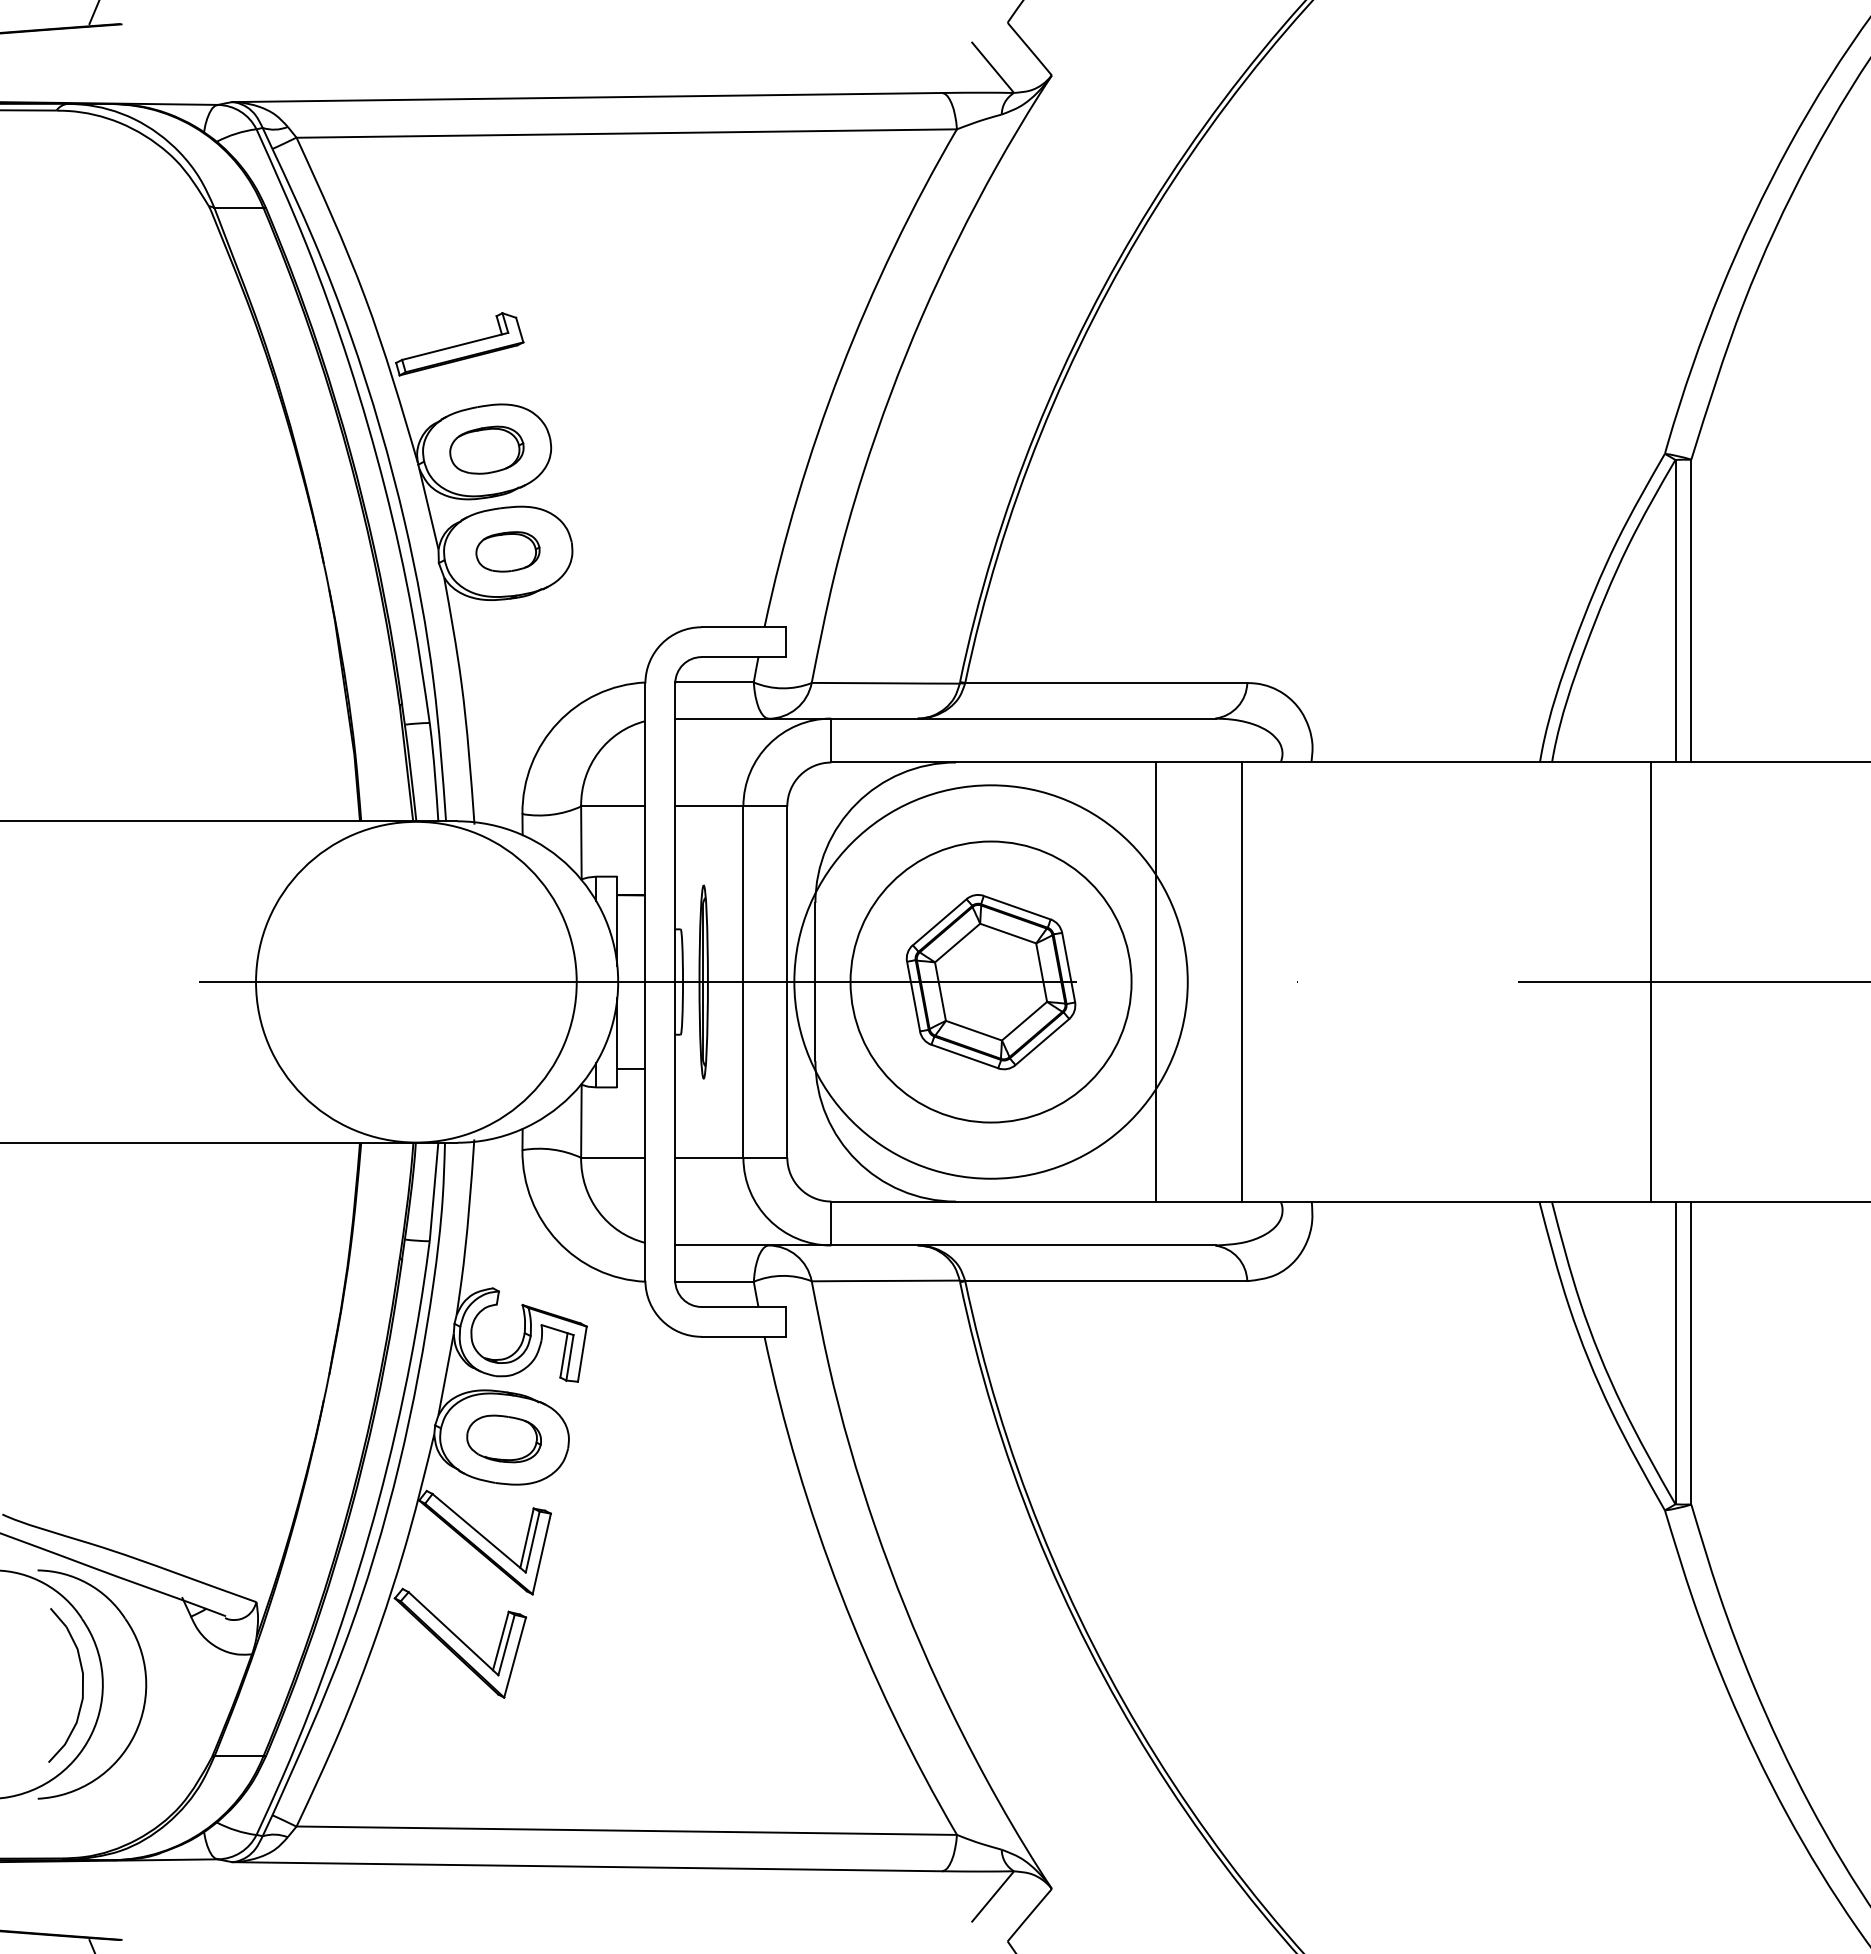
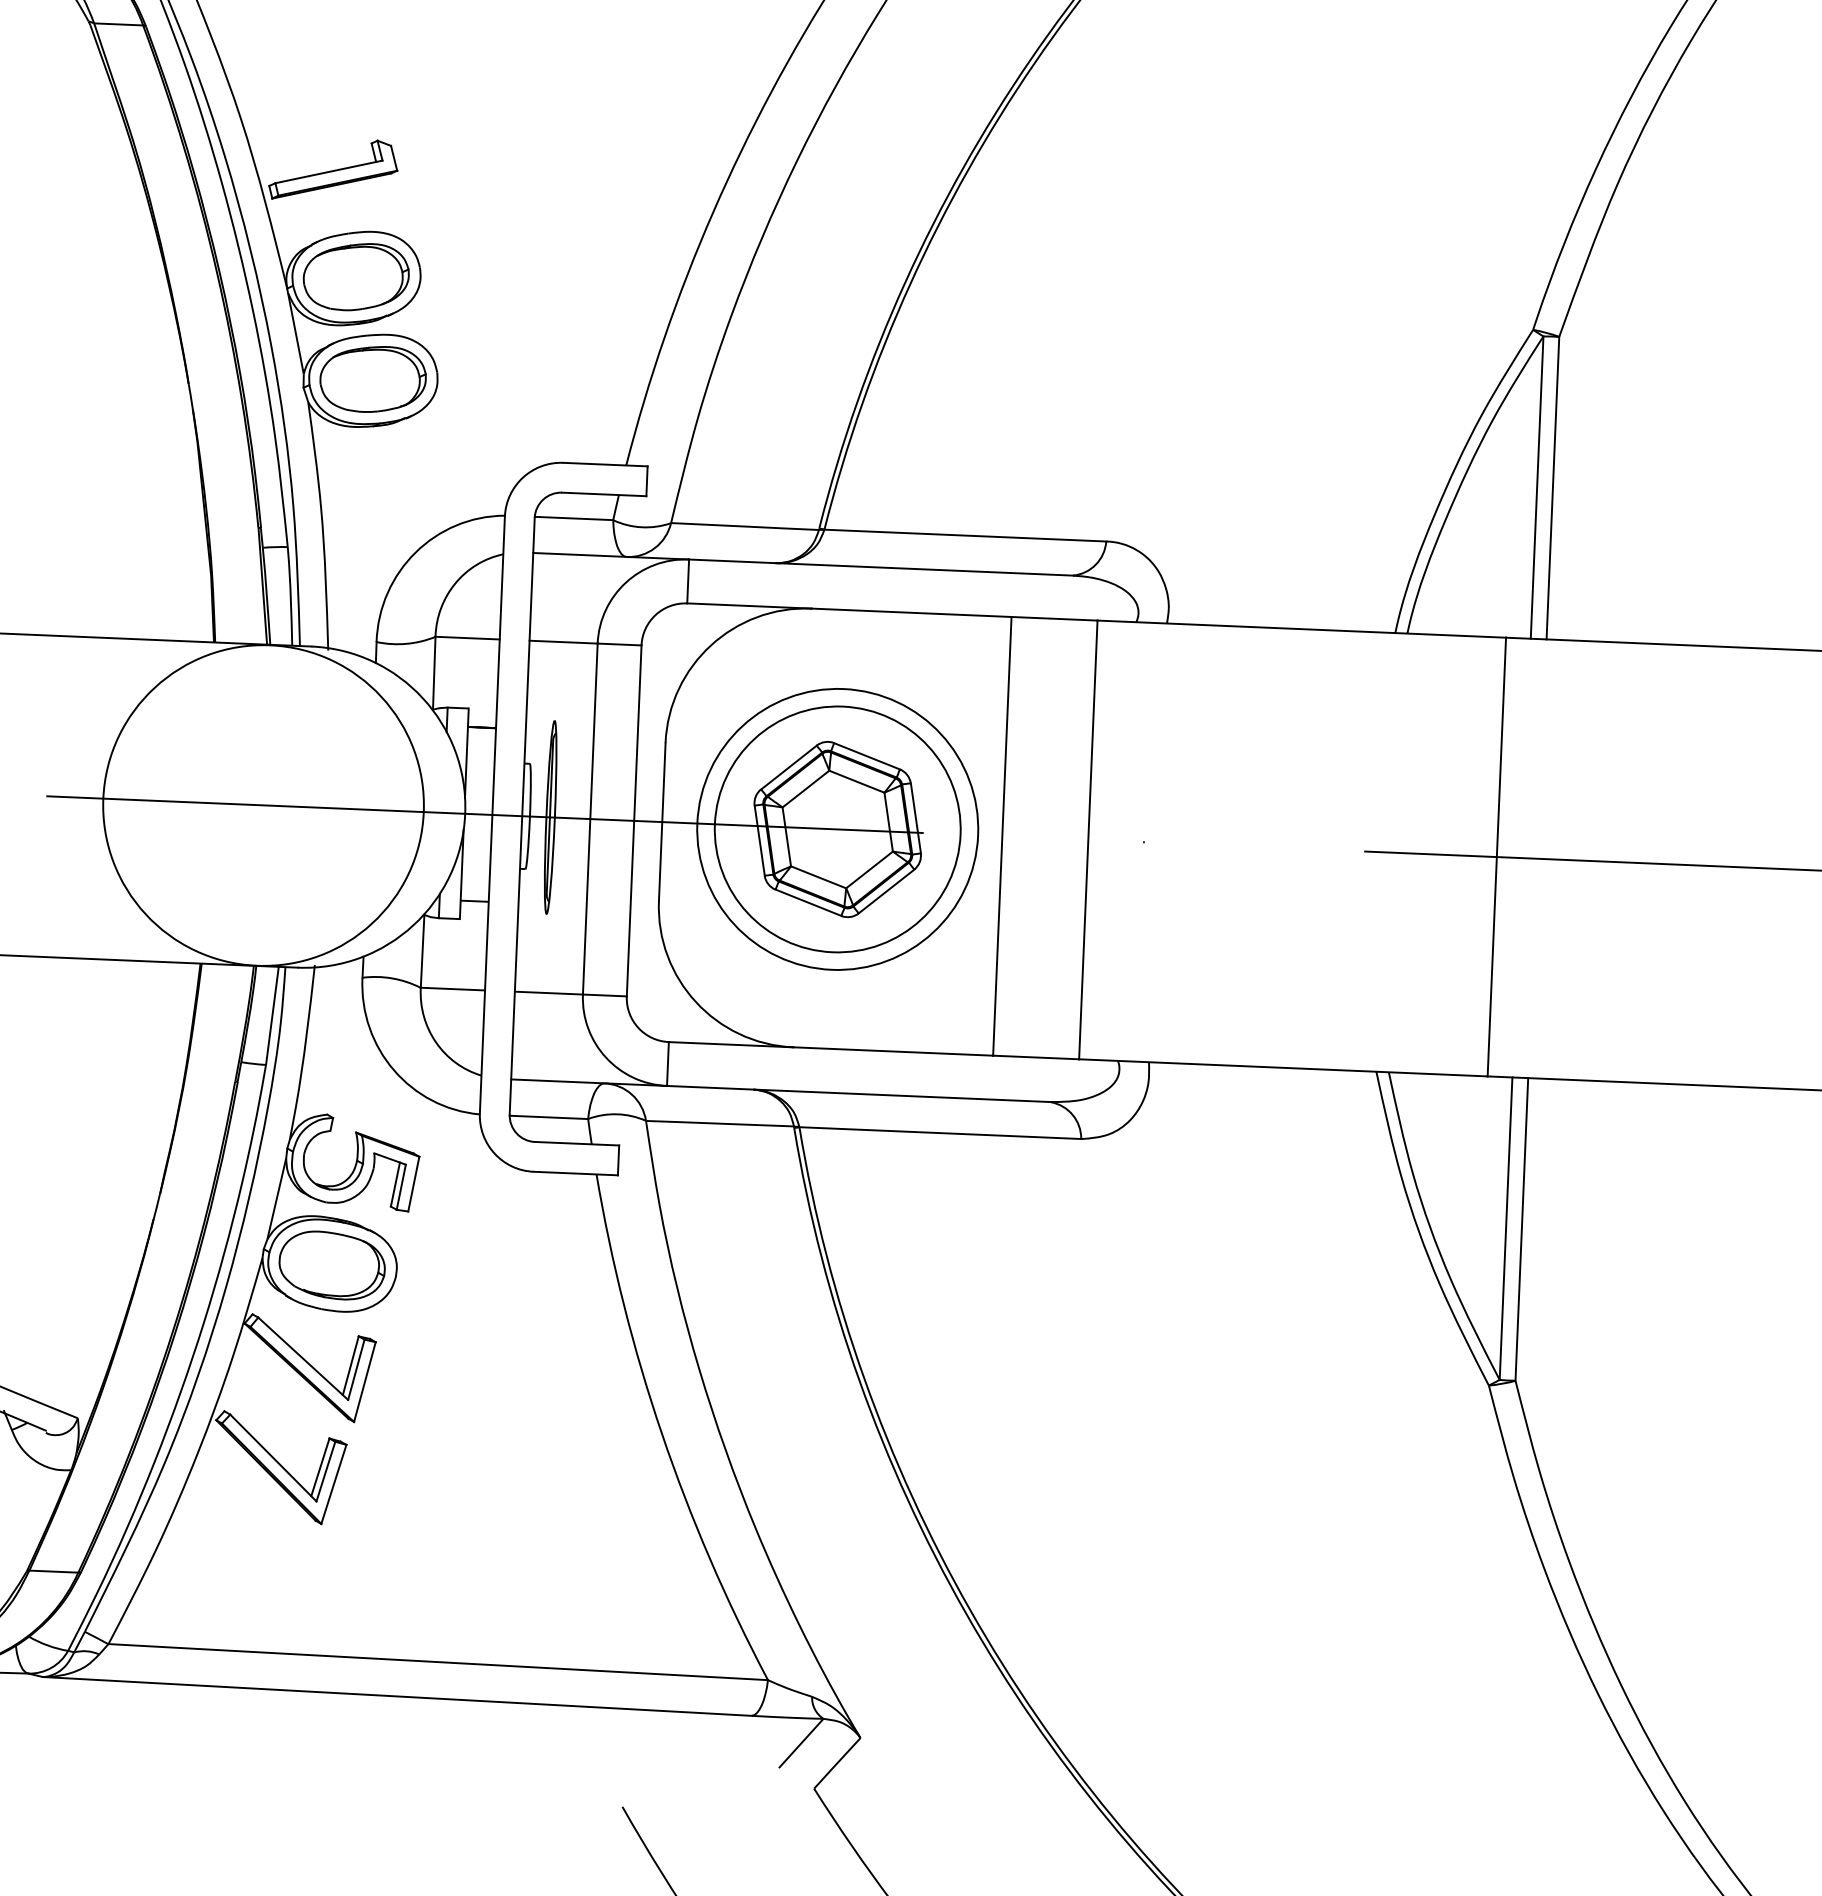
part: (486, 449) -> (355, 276), size x1.43
part: (507, 551) -> (372, 379), size x1.67
circle: (991, 981) -> (838, 828), size x0.62
part: (503, 1438) -> (331, 1265), size x1.43

